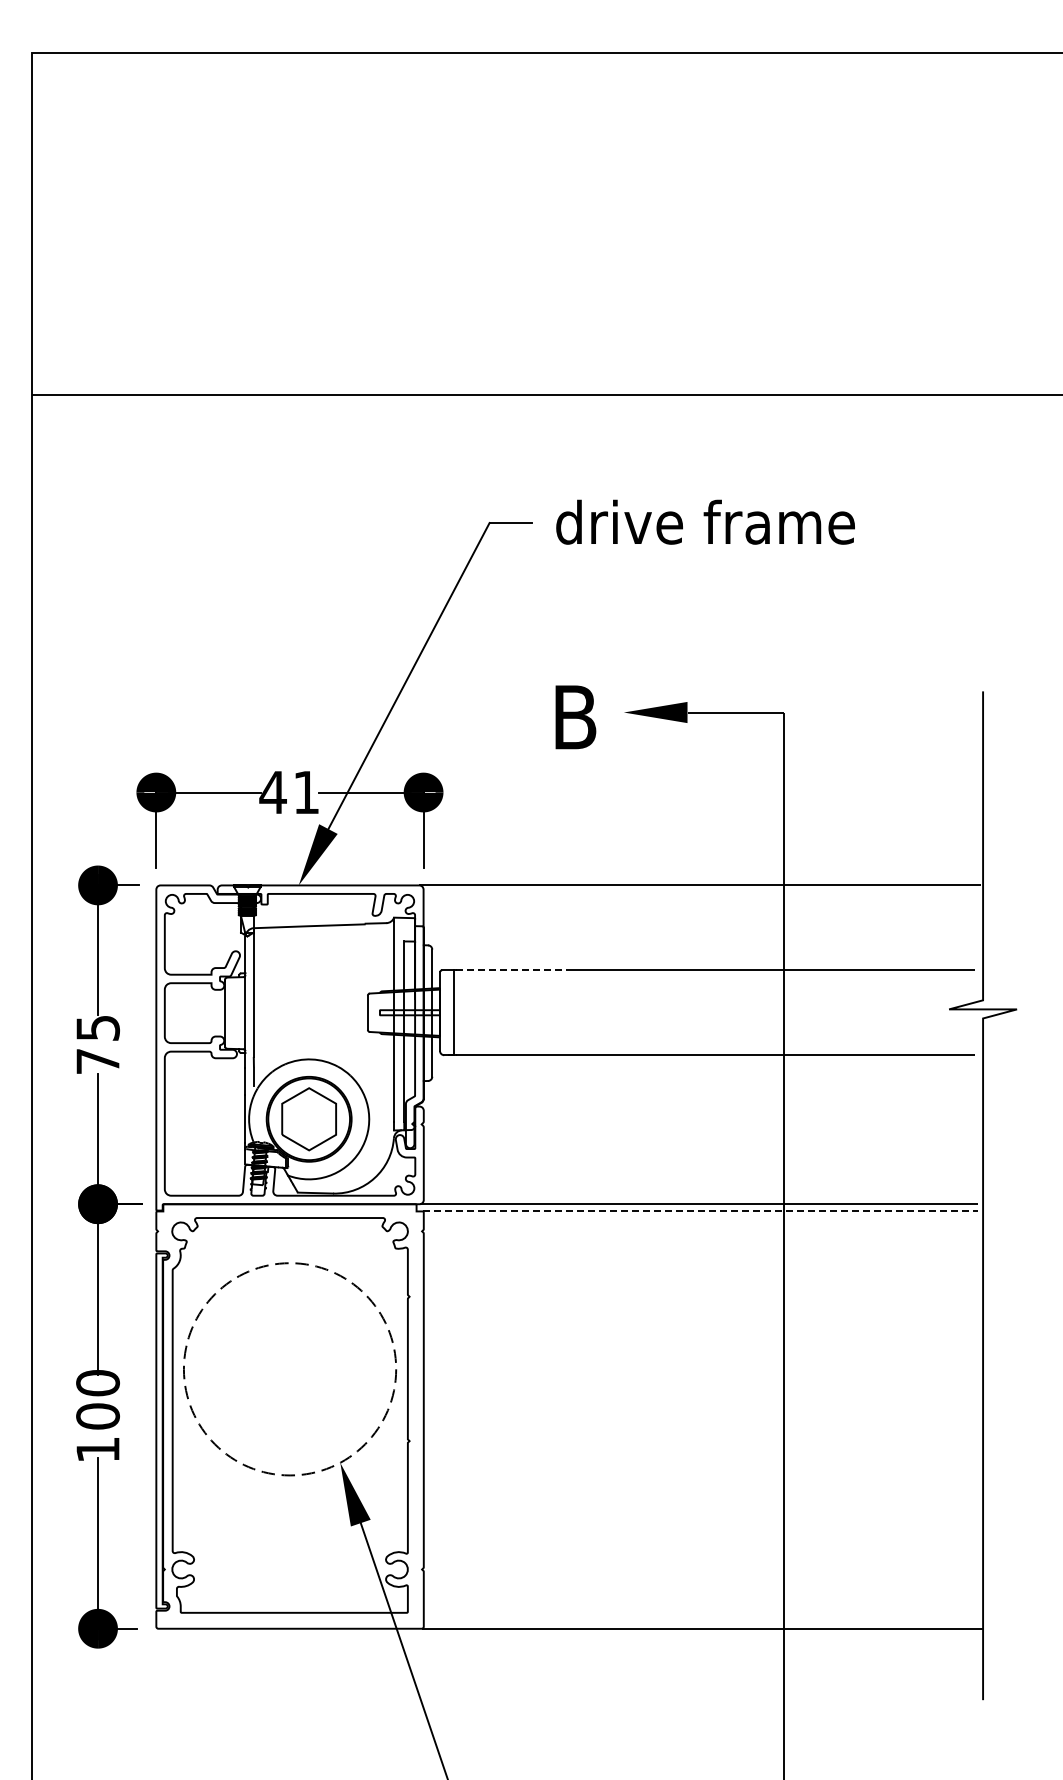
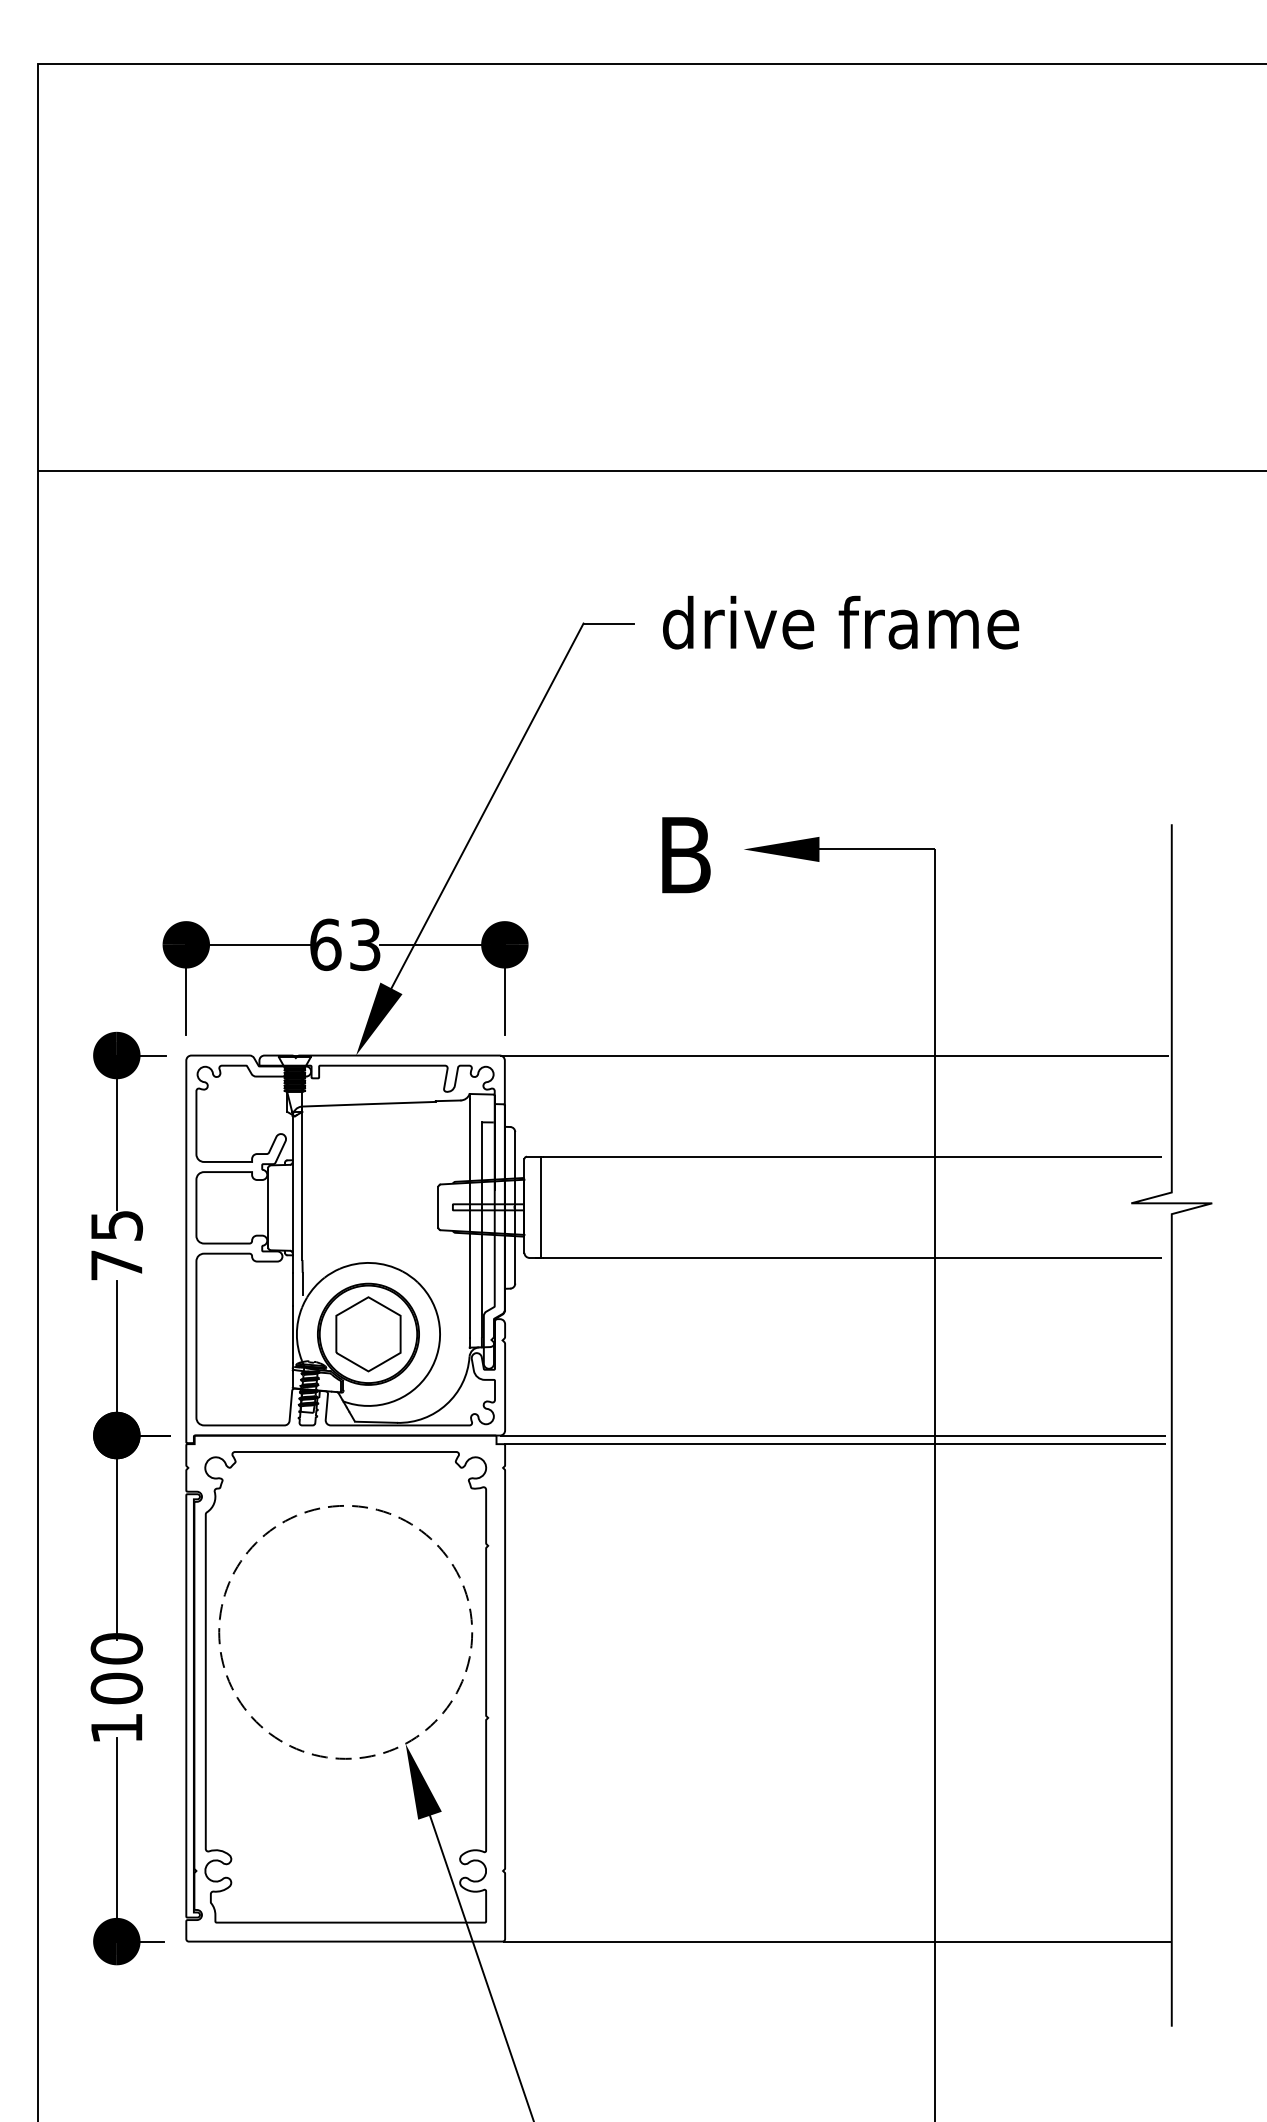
text: (289, 792) -> (345, 944), 41 -> 63
line: (513, 970) -> (612, 1156), dashed -> solid
line: (700, 1211) -> (834, 1444), dashed -> solid

